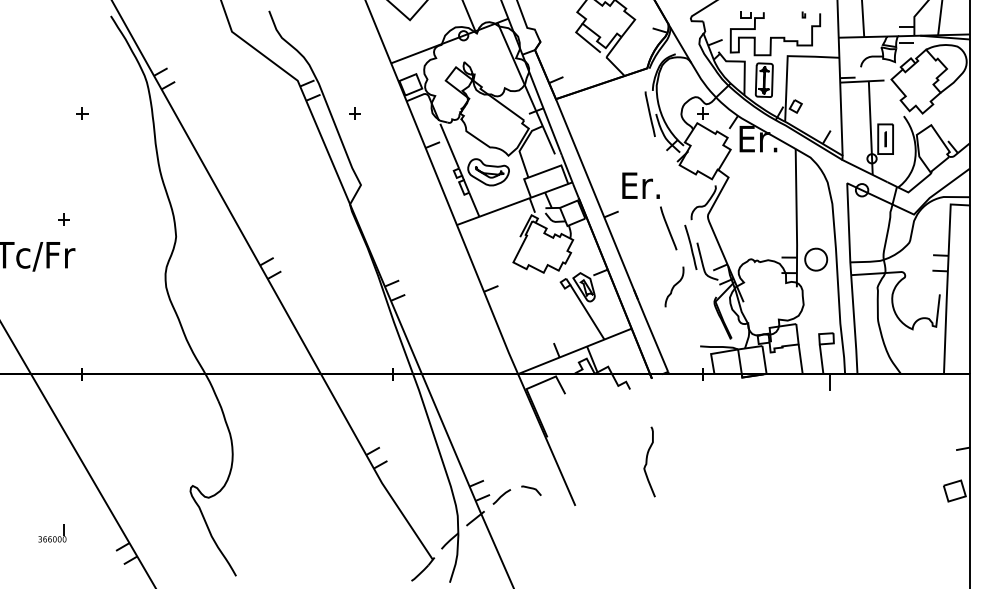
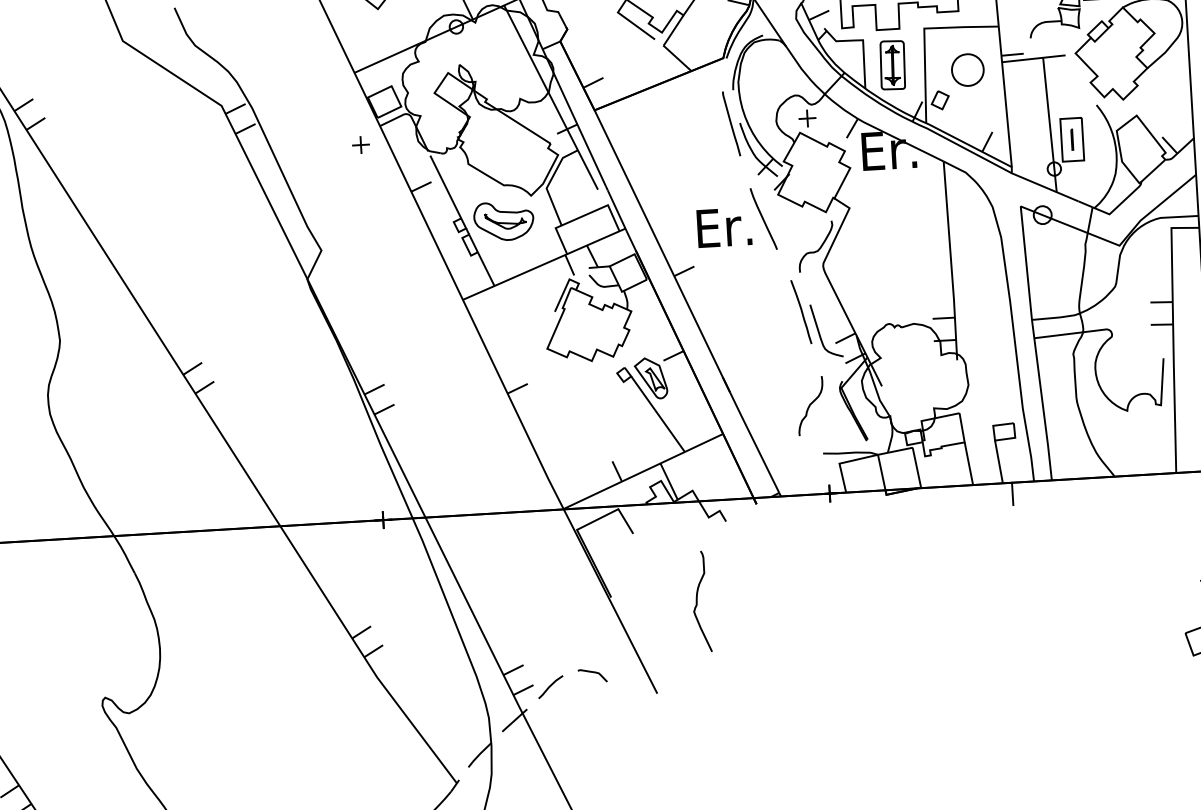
part: (354, 113) -> (360, 144), moved
line: (668, 228) -> (763, 219), moved
part: (816, 259) -> (968, 69), moved
curve: (674, 286) -> (810, 405), moved
curve: (647, 461) -> (698, 601), moved

